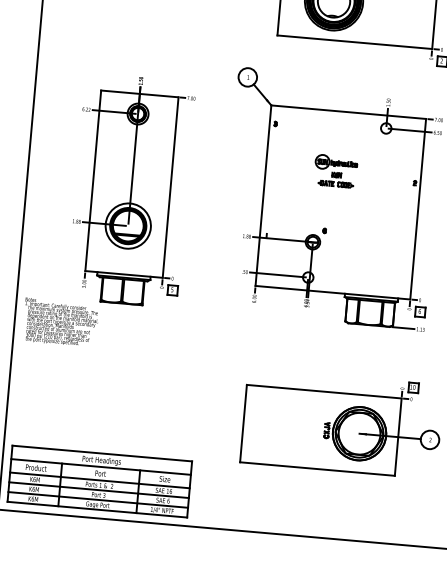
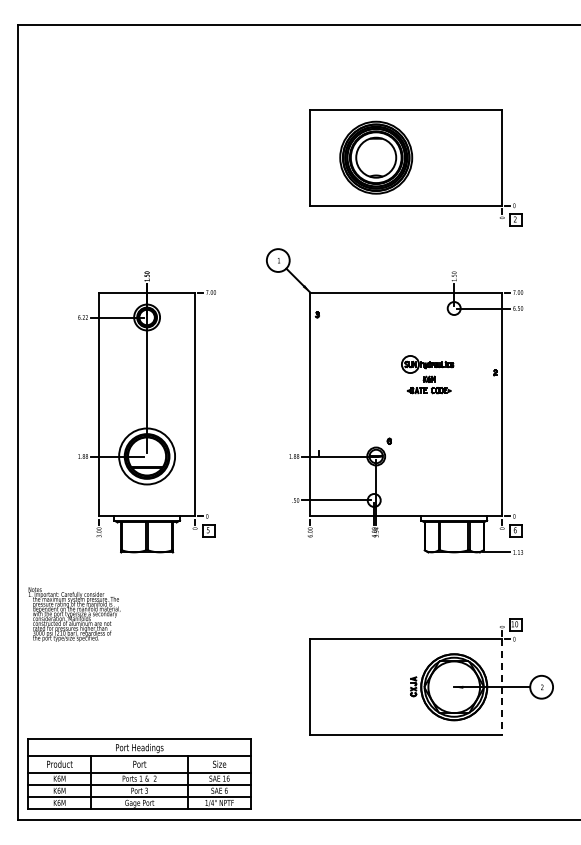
part: (335, 171) -> (427, 374), moved
text: (60, 322) -> (74, 614), moved
line: (398, 437) -> (502, 687), solid -> dashed

